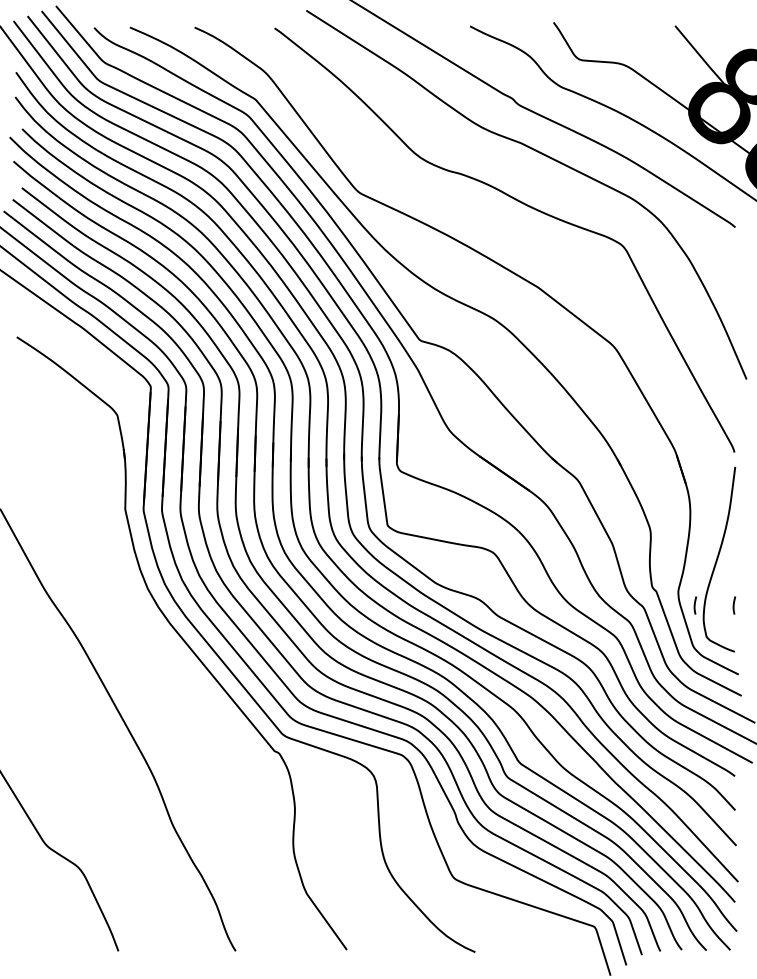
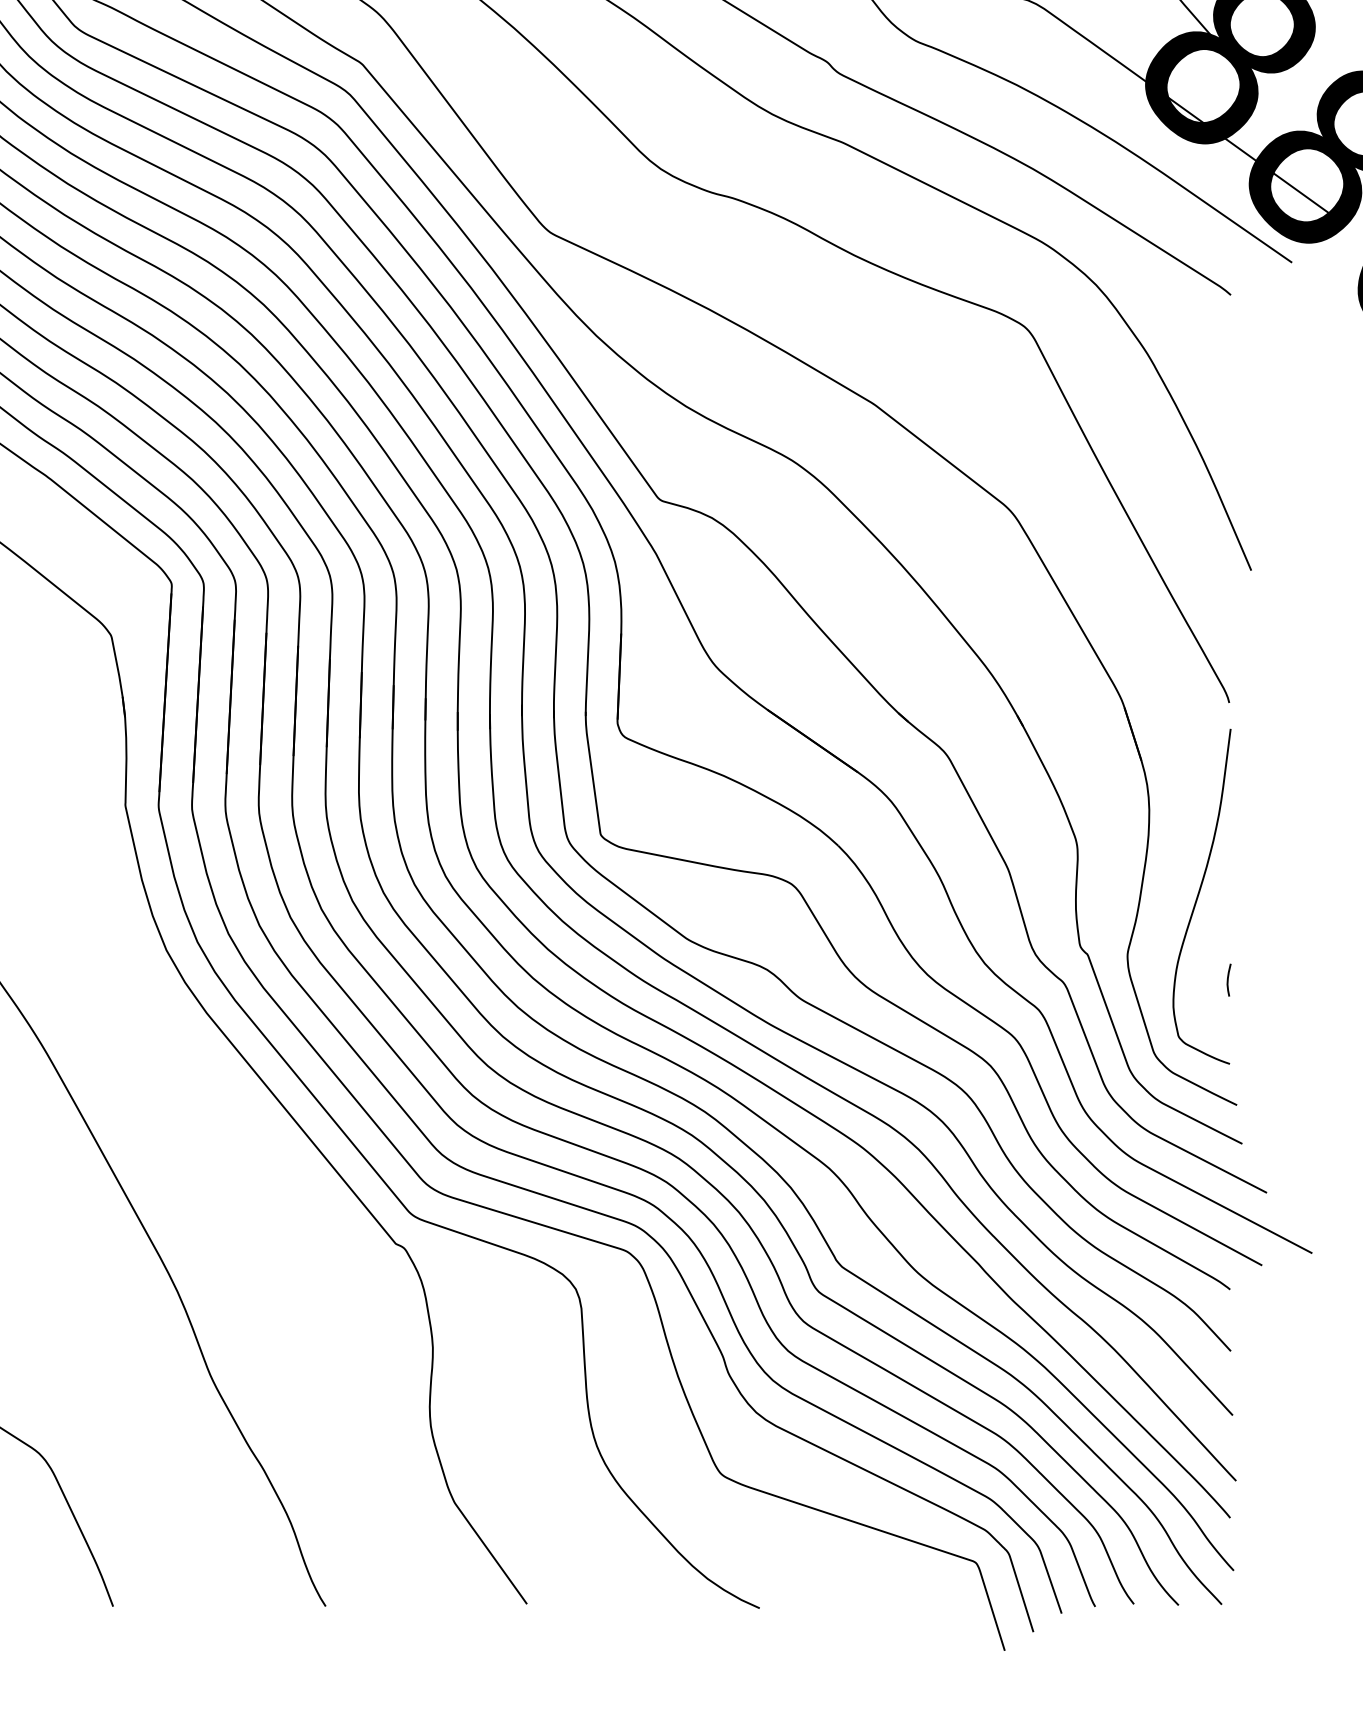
curve: (694, 605) -> (1156, 980), removed

